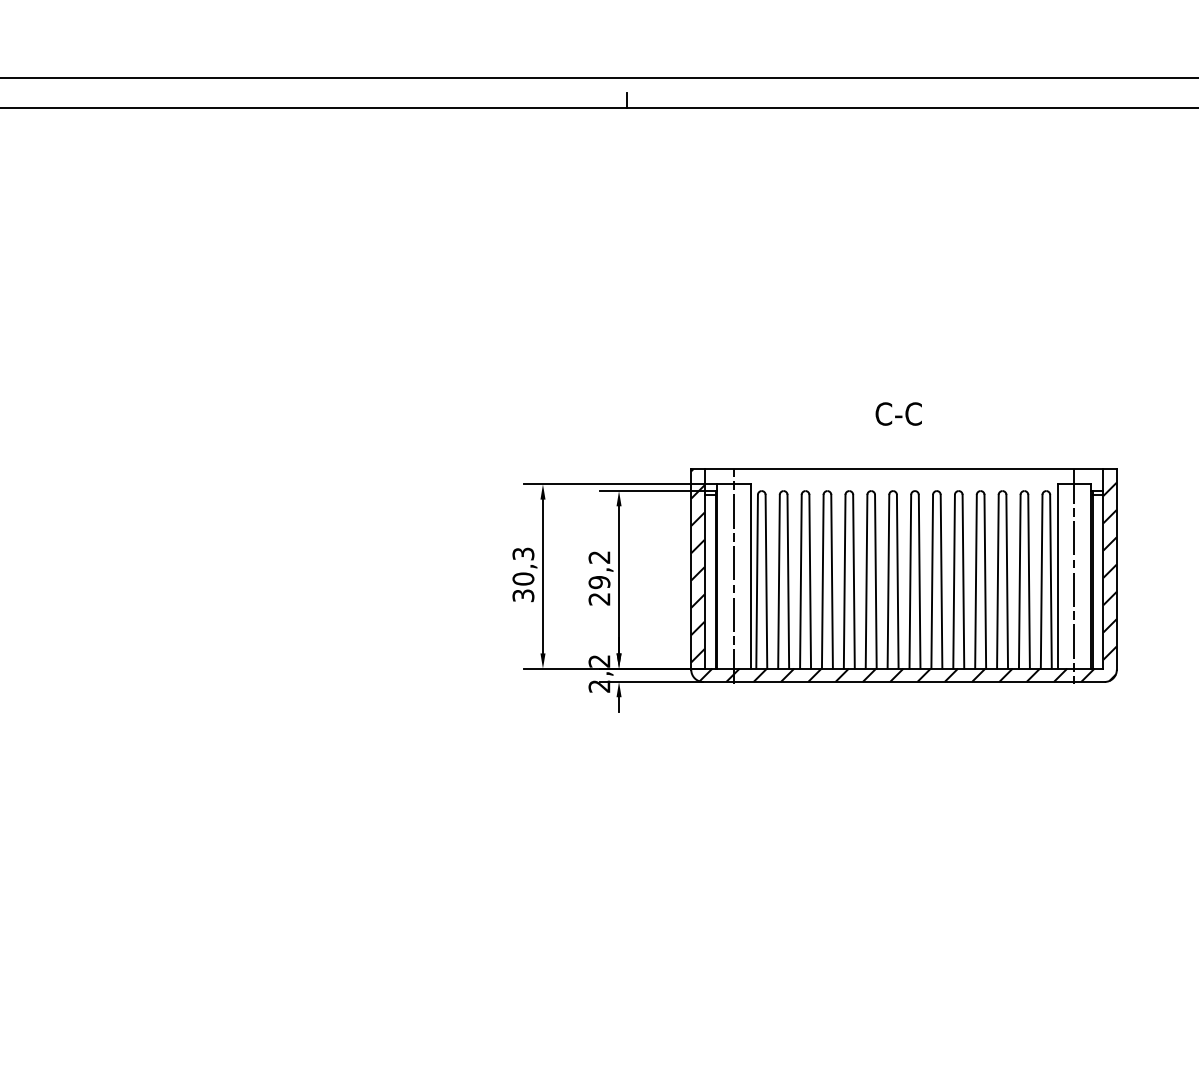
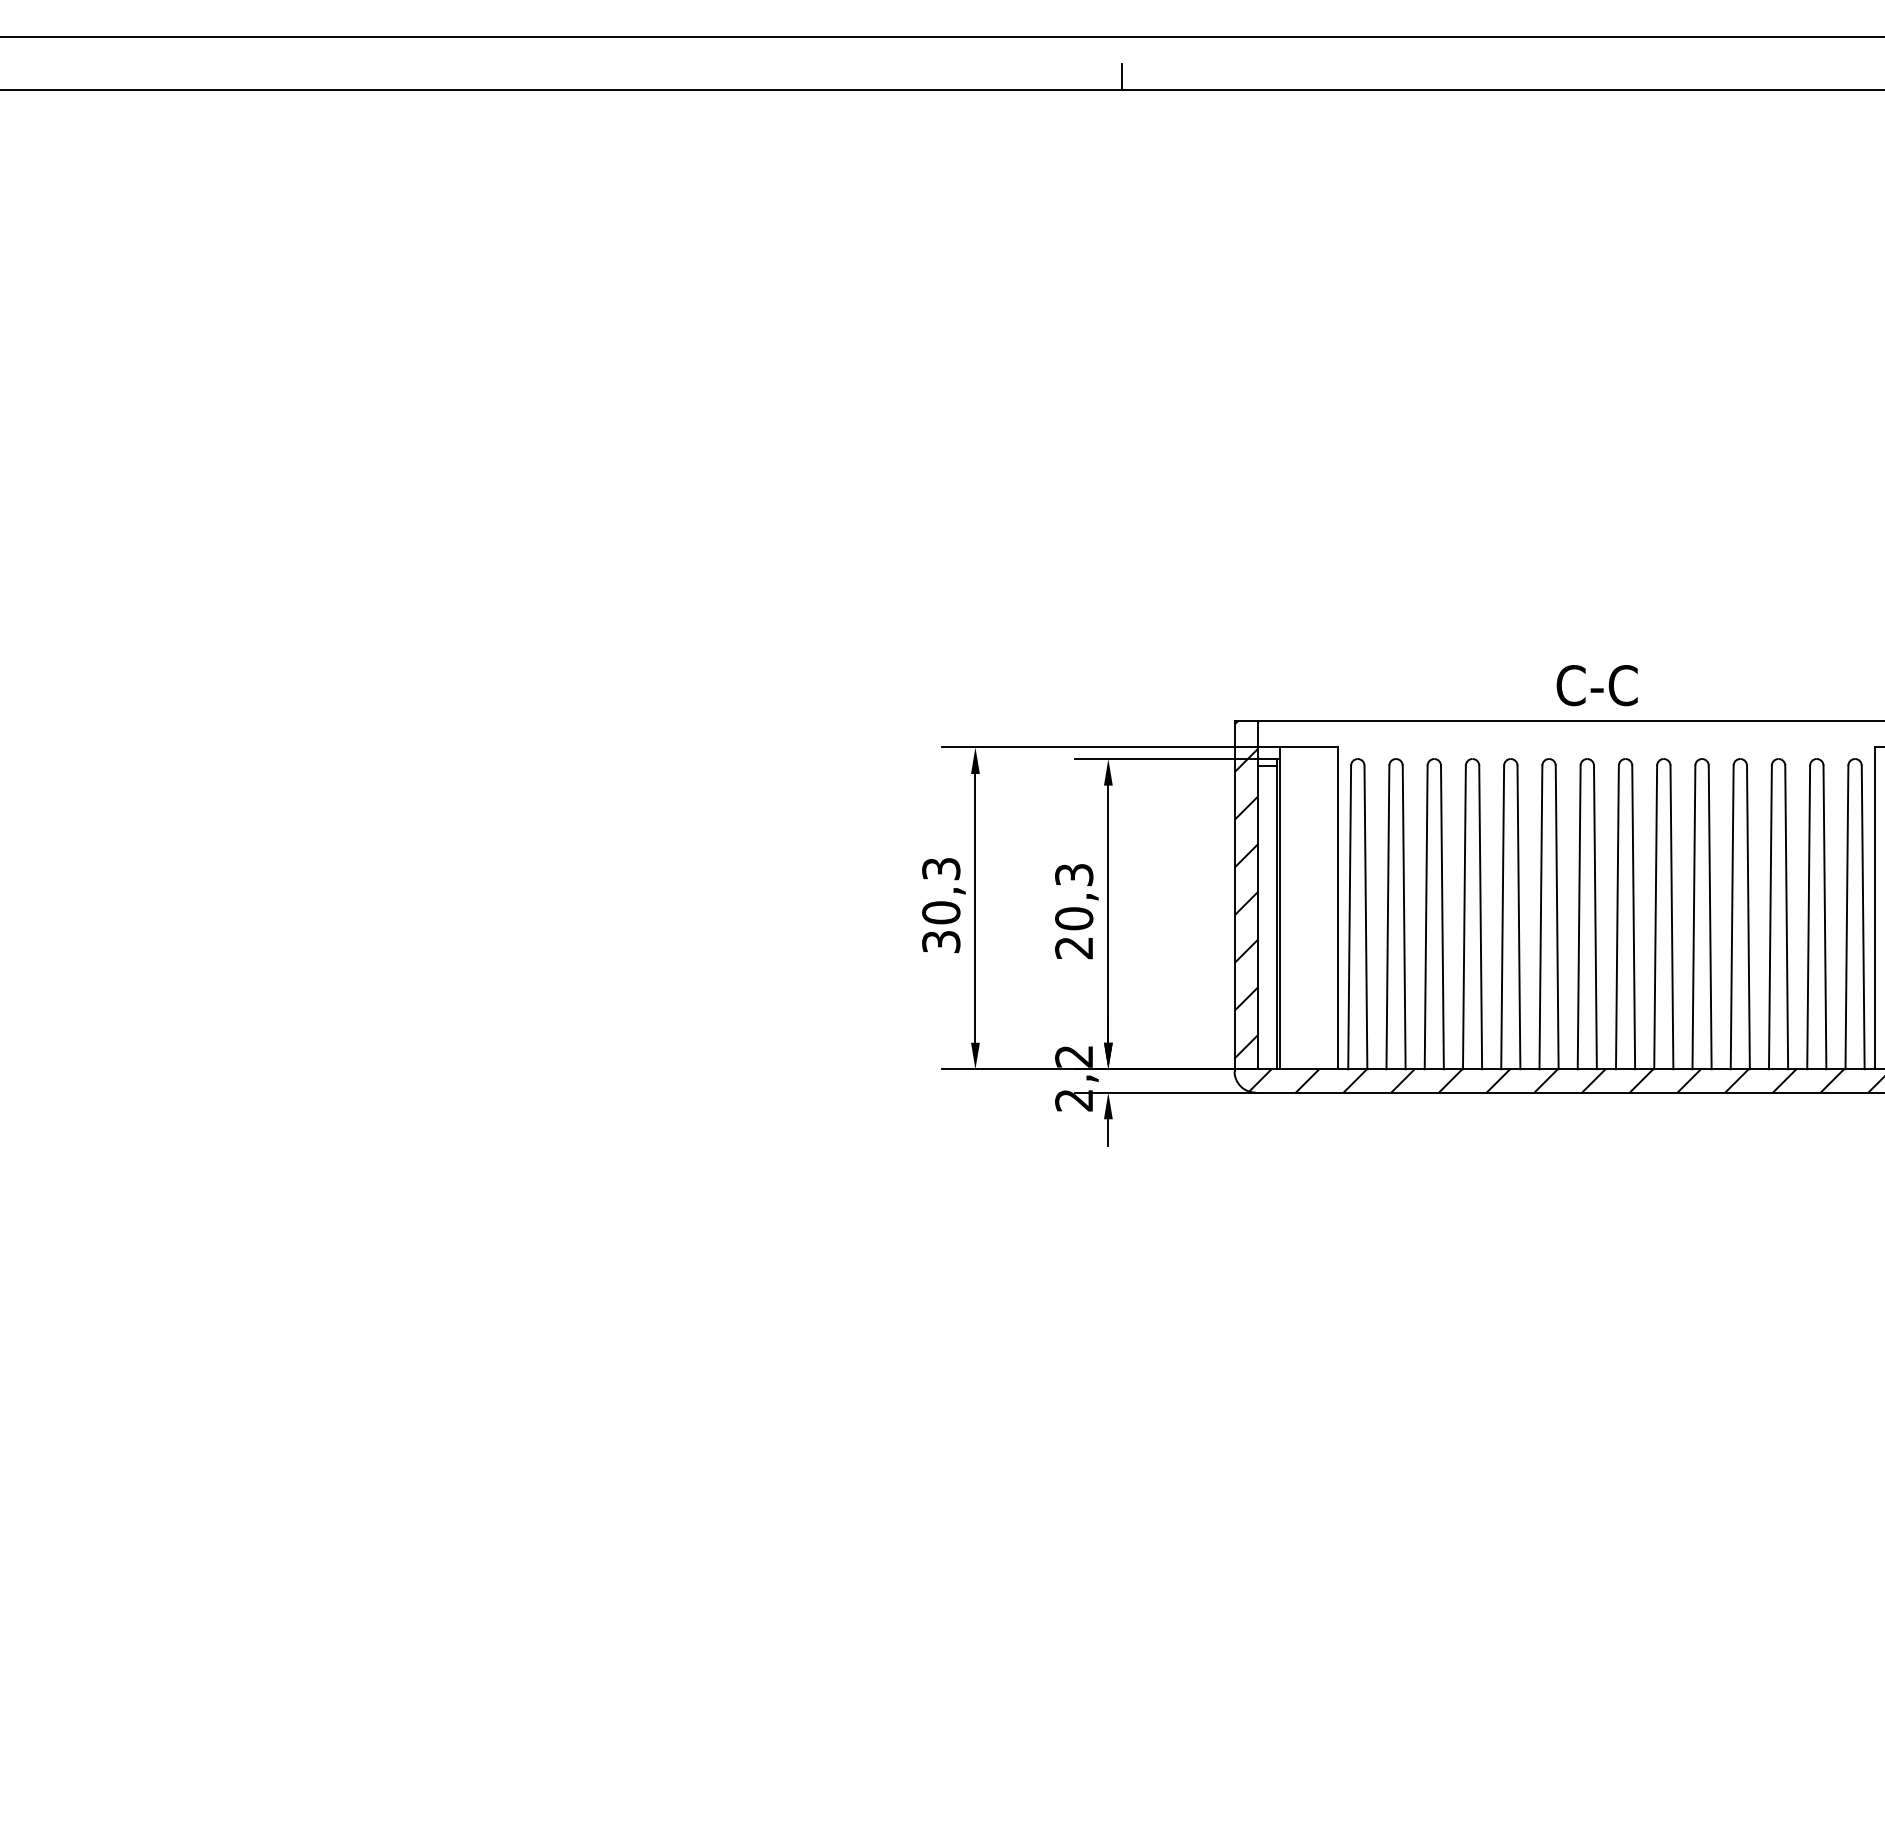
text: (898, 413) -> (1596, 684), moved
text: (599, 570) -> (1074, 897), 29,2 -> 20,3
line: (733, 576) -> (1308, 908), removed

